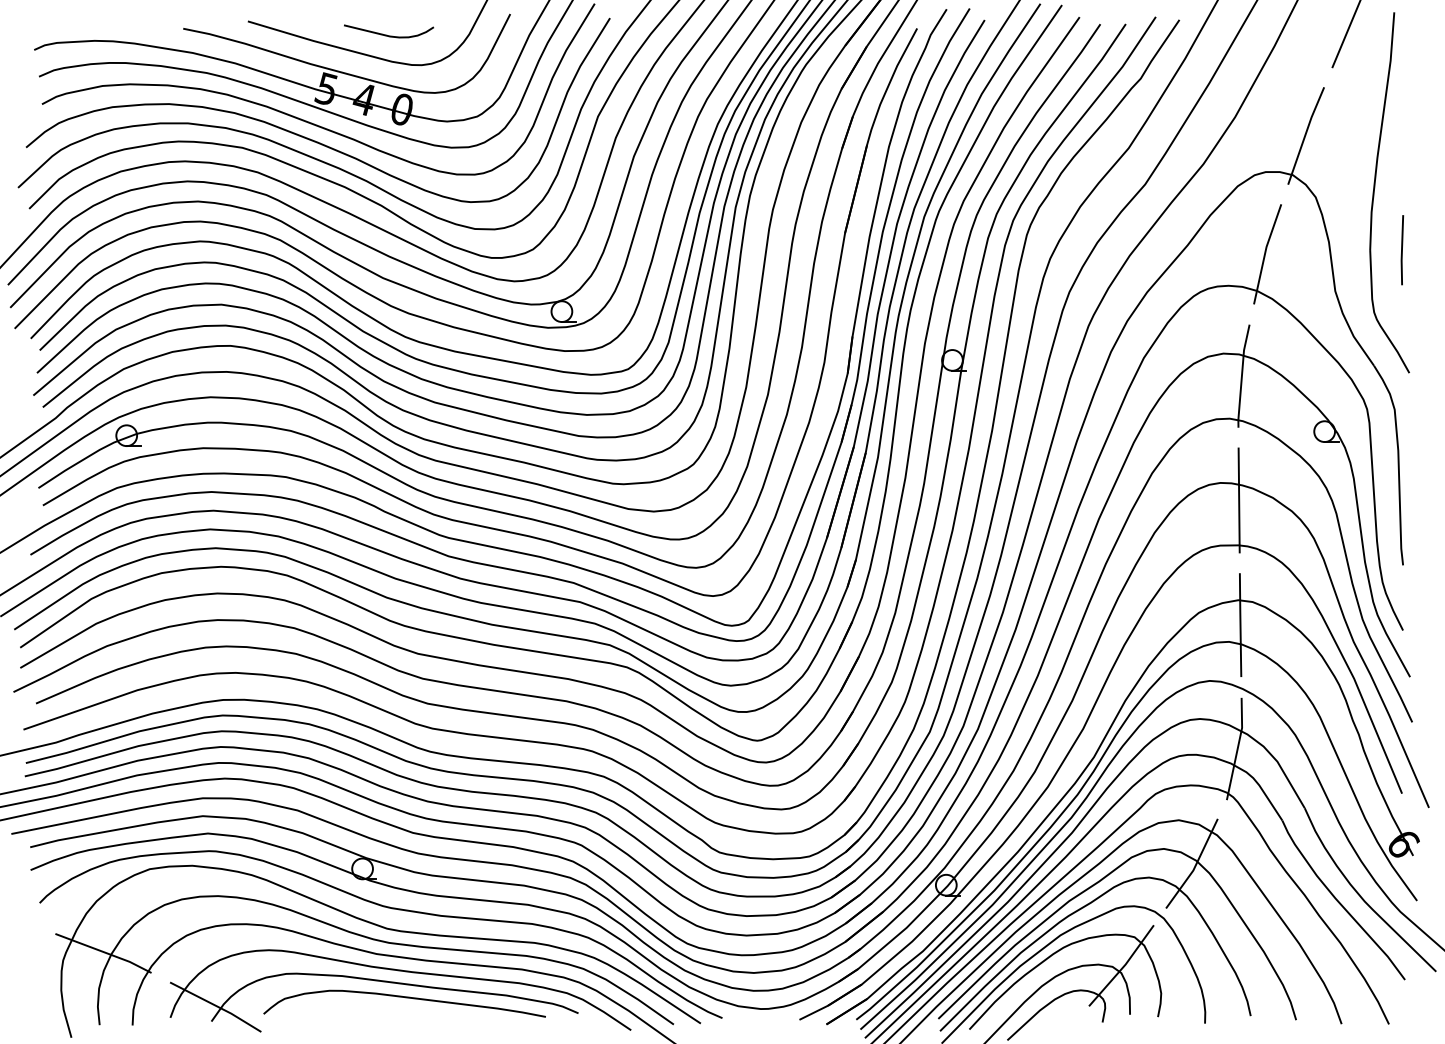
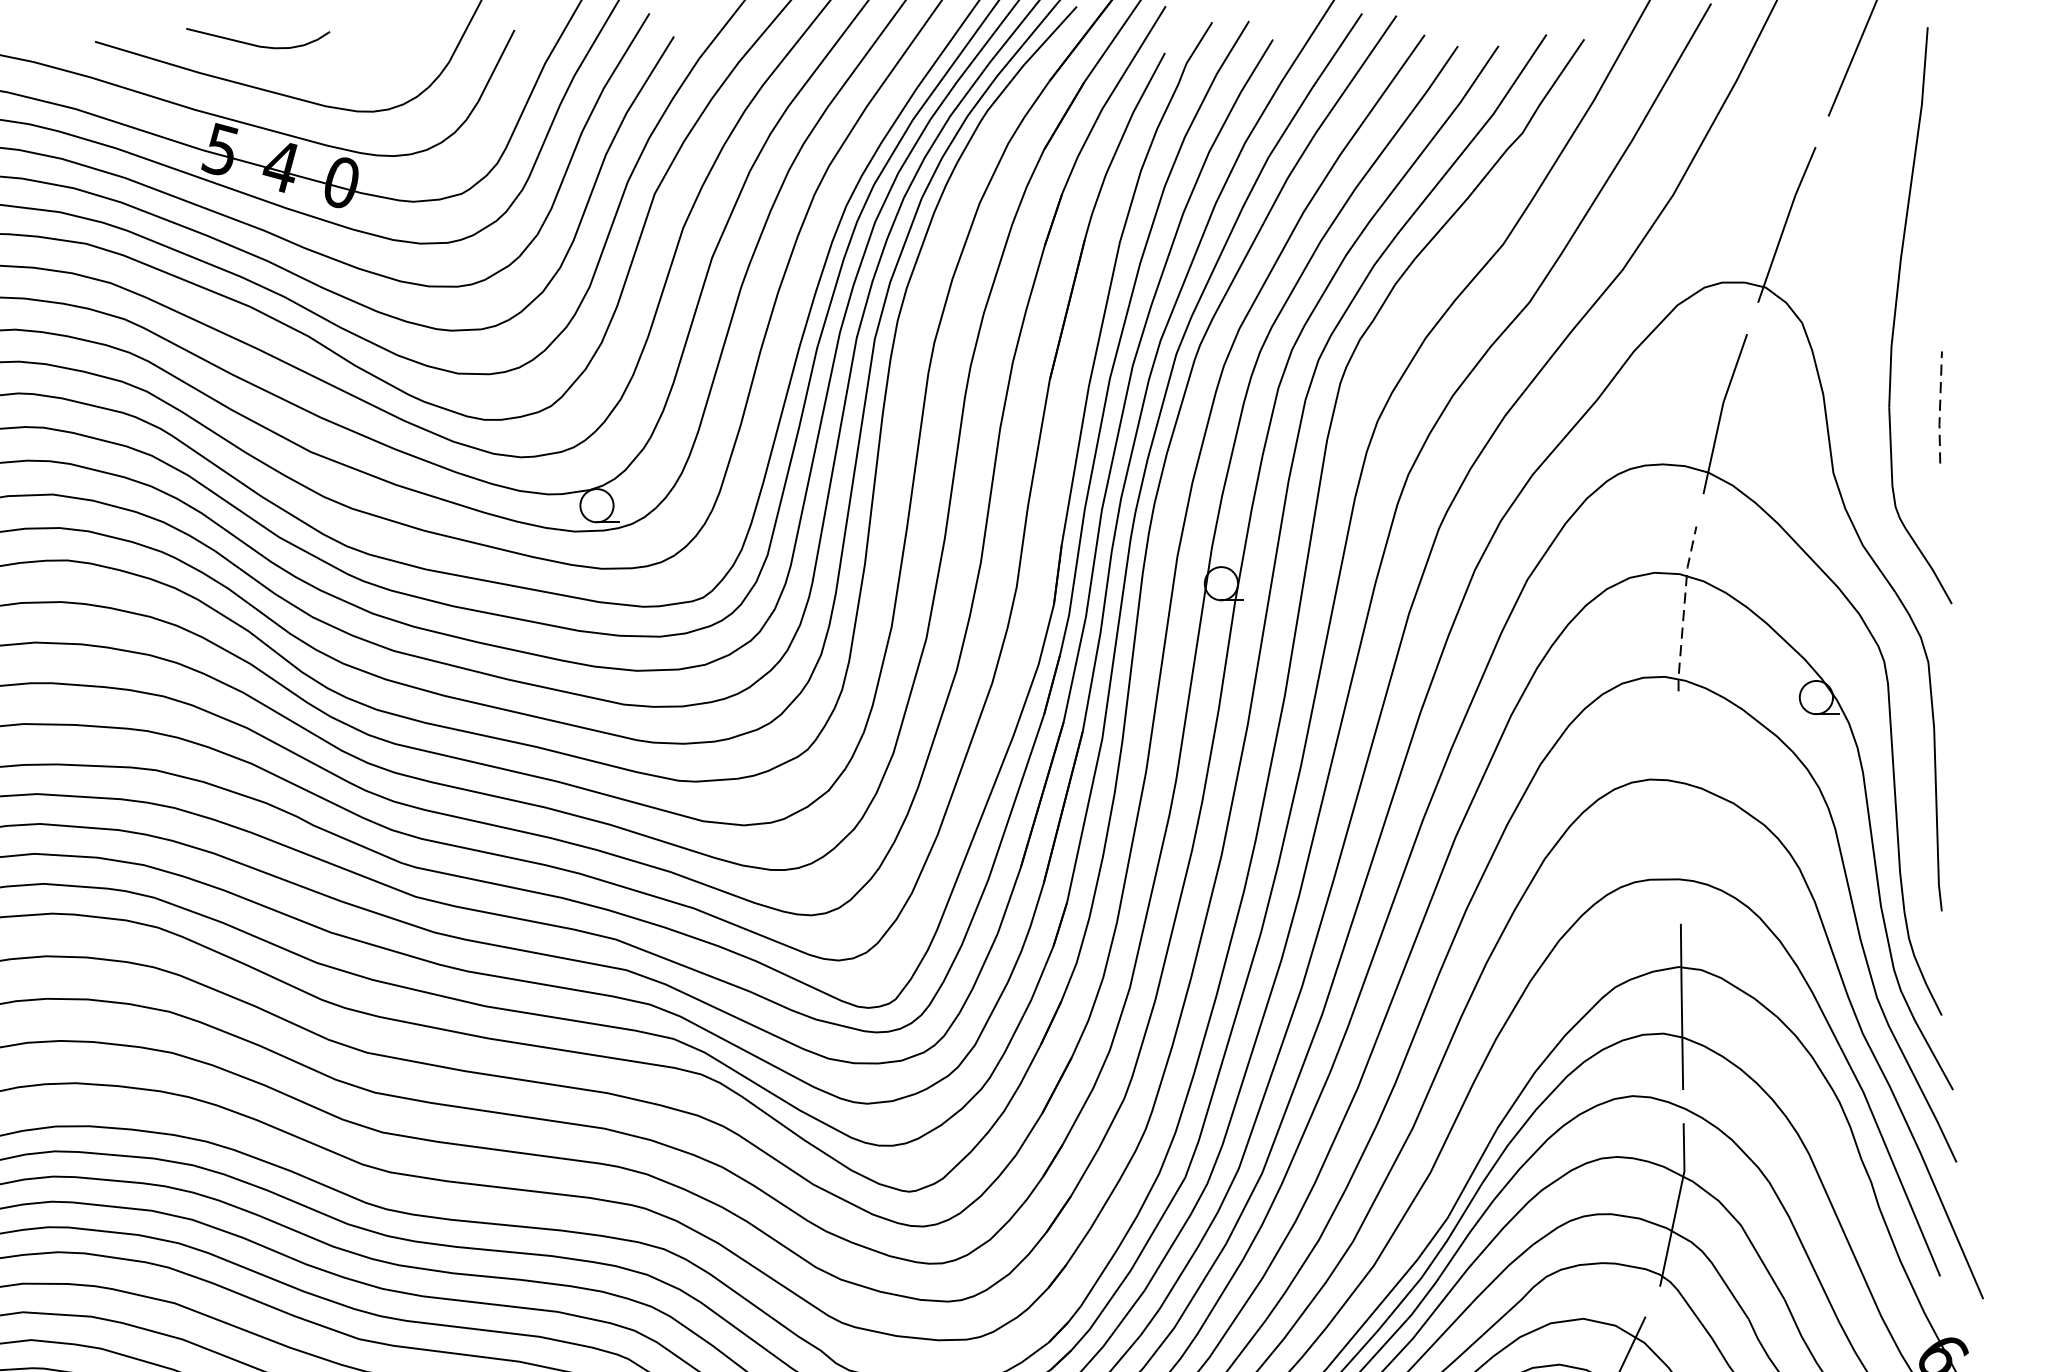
curve: (389, 35) -> (259, 45), moved
line: (1401, 250) -> (1939, 407), solid -> dashed
line: (1242, 375) -> (1685, 607), solid -> dashed
line: (1238, 500) -> (1678, 807), removed

